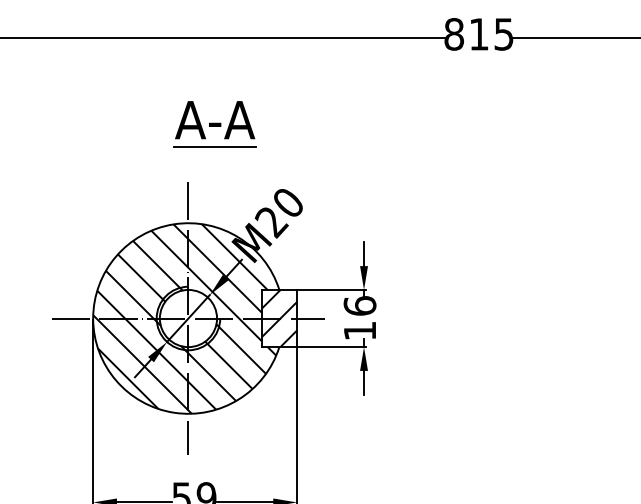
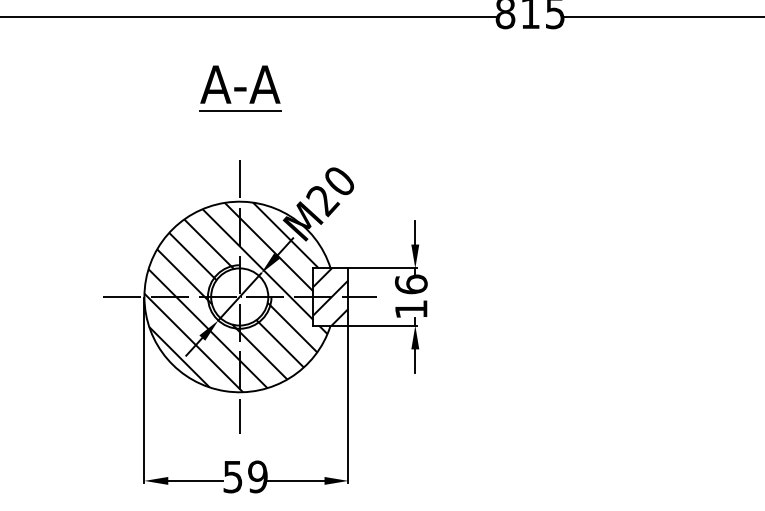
part: (215, 124) -> (240, 88), moved

